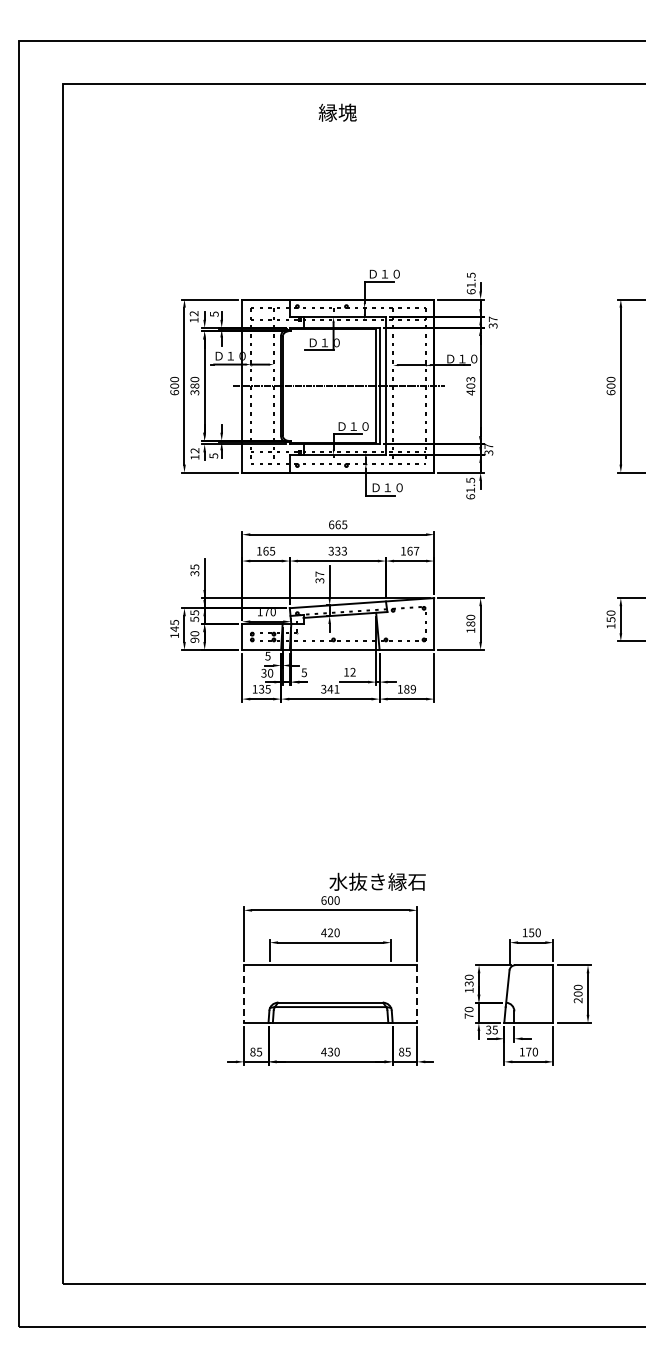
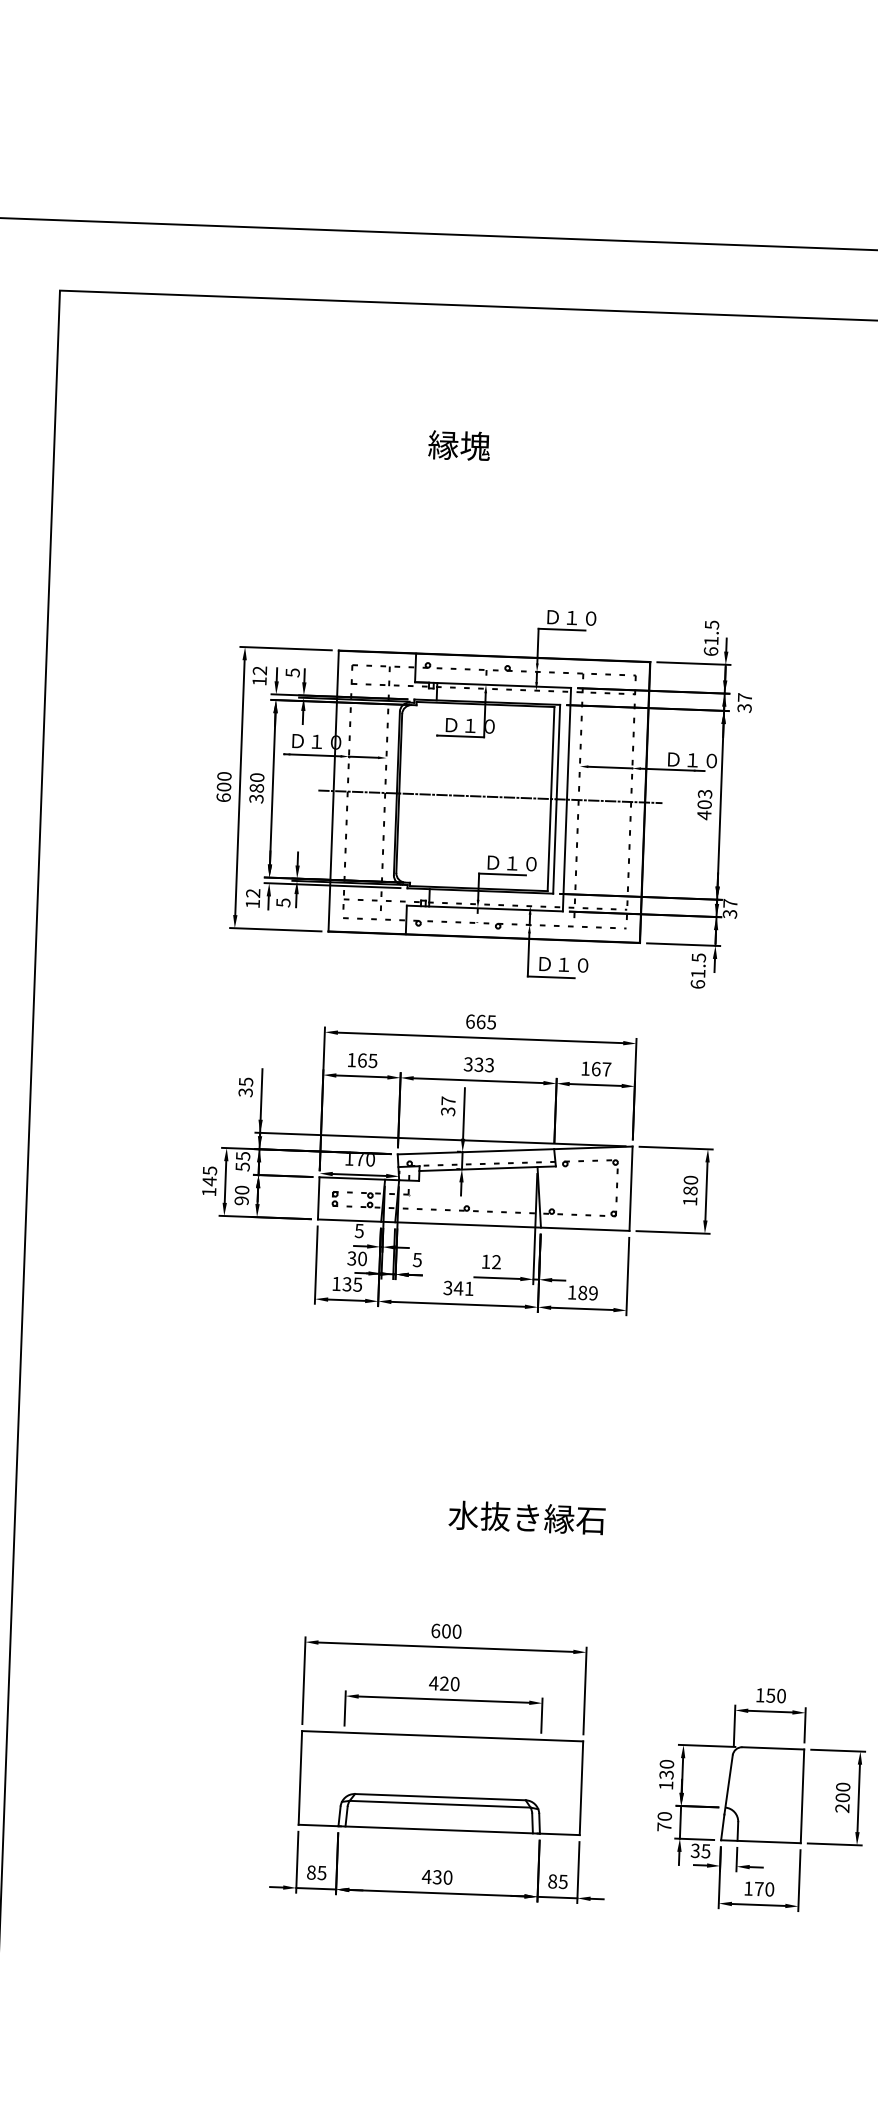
text: (337, 112) -> (458, 445), moved
text: (377, 881) -> (526, 1517), moved
line: (243, 994) -> (299, 1778), dashed -> solid
line: (417, 994) -> (581, 1788), dashed -> solid

